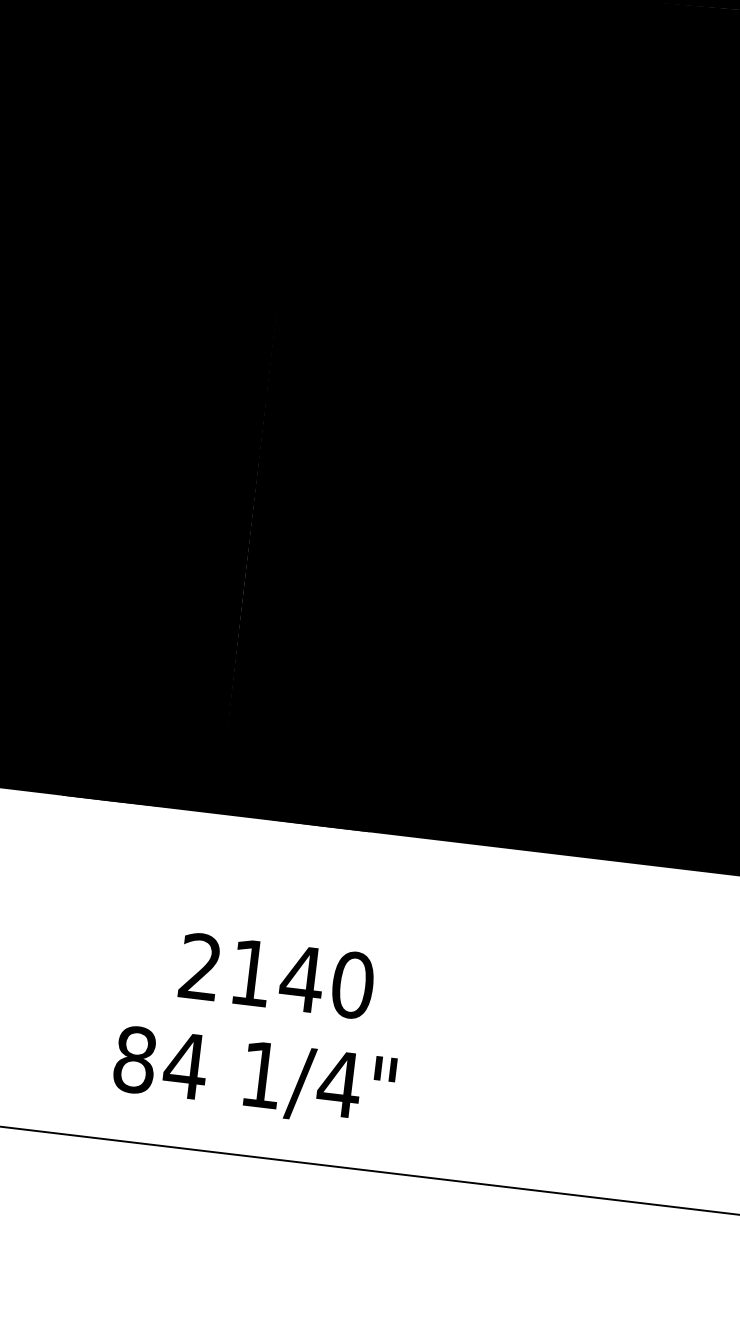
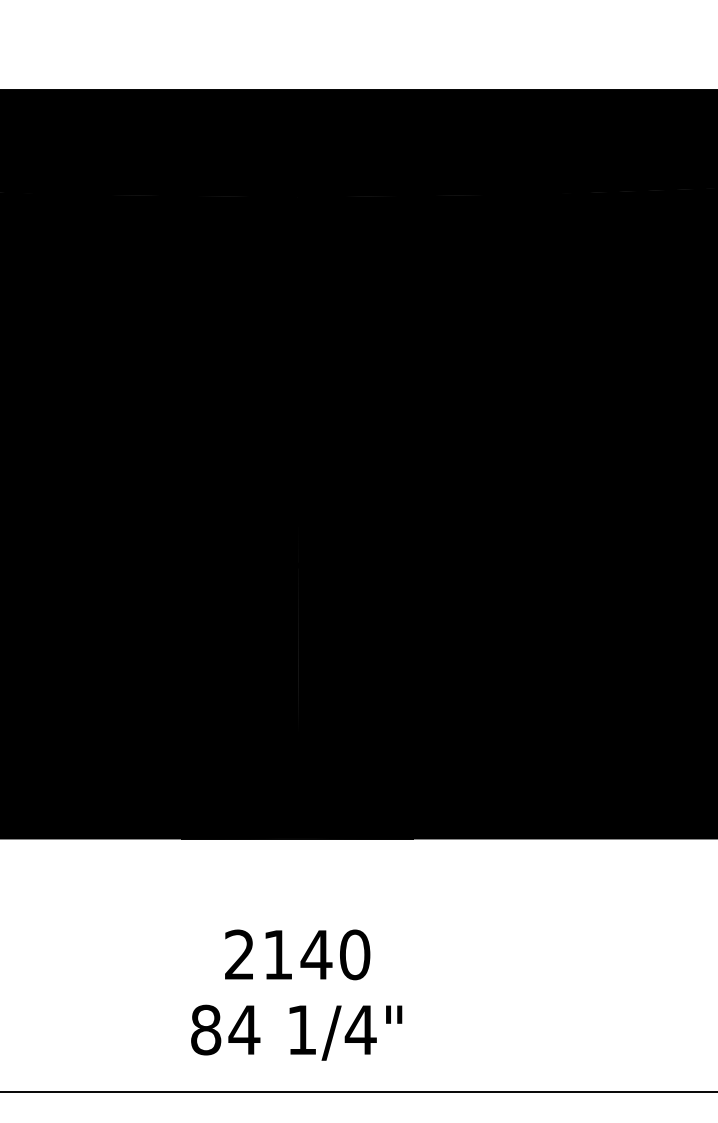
text: (276, 975) -> (297, 954), moved
text: (254, 1077) -> (296, 1032), moved

